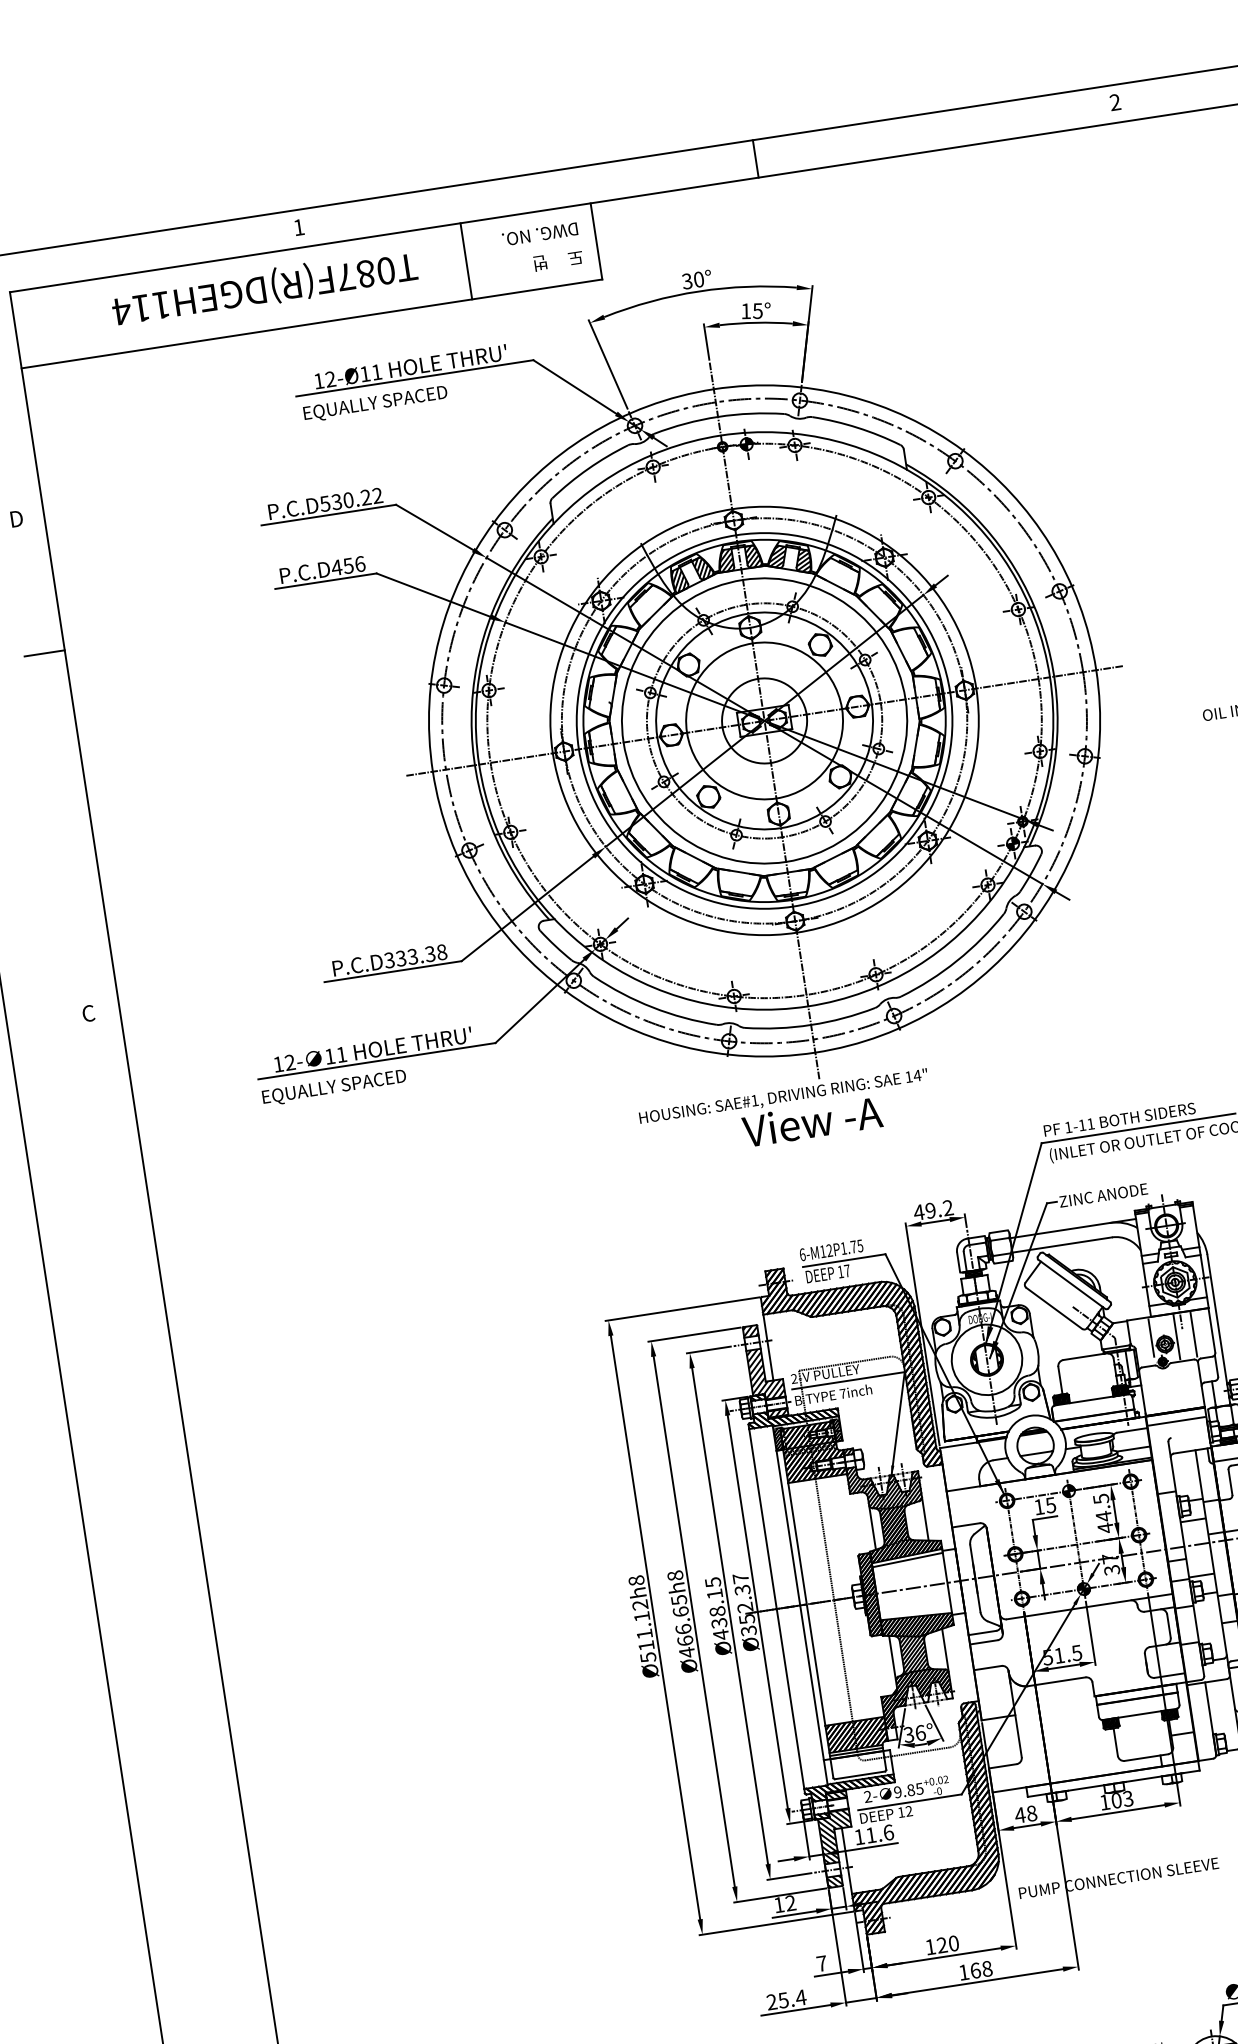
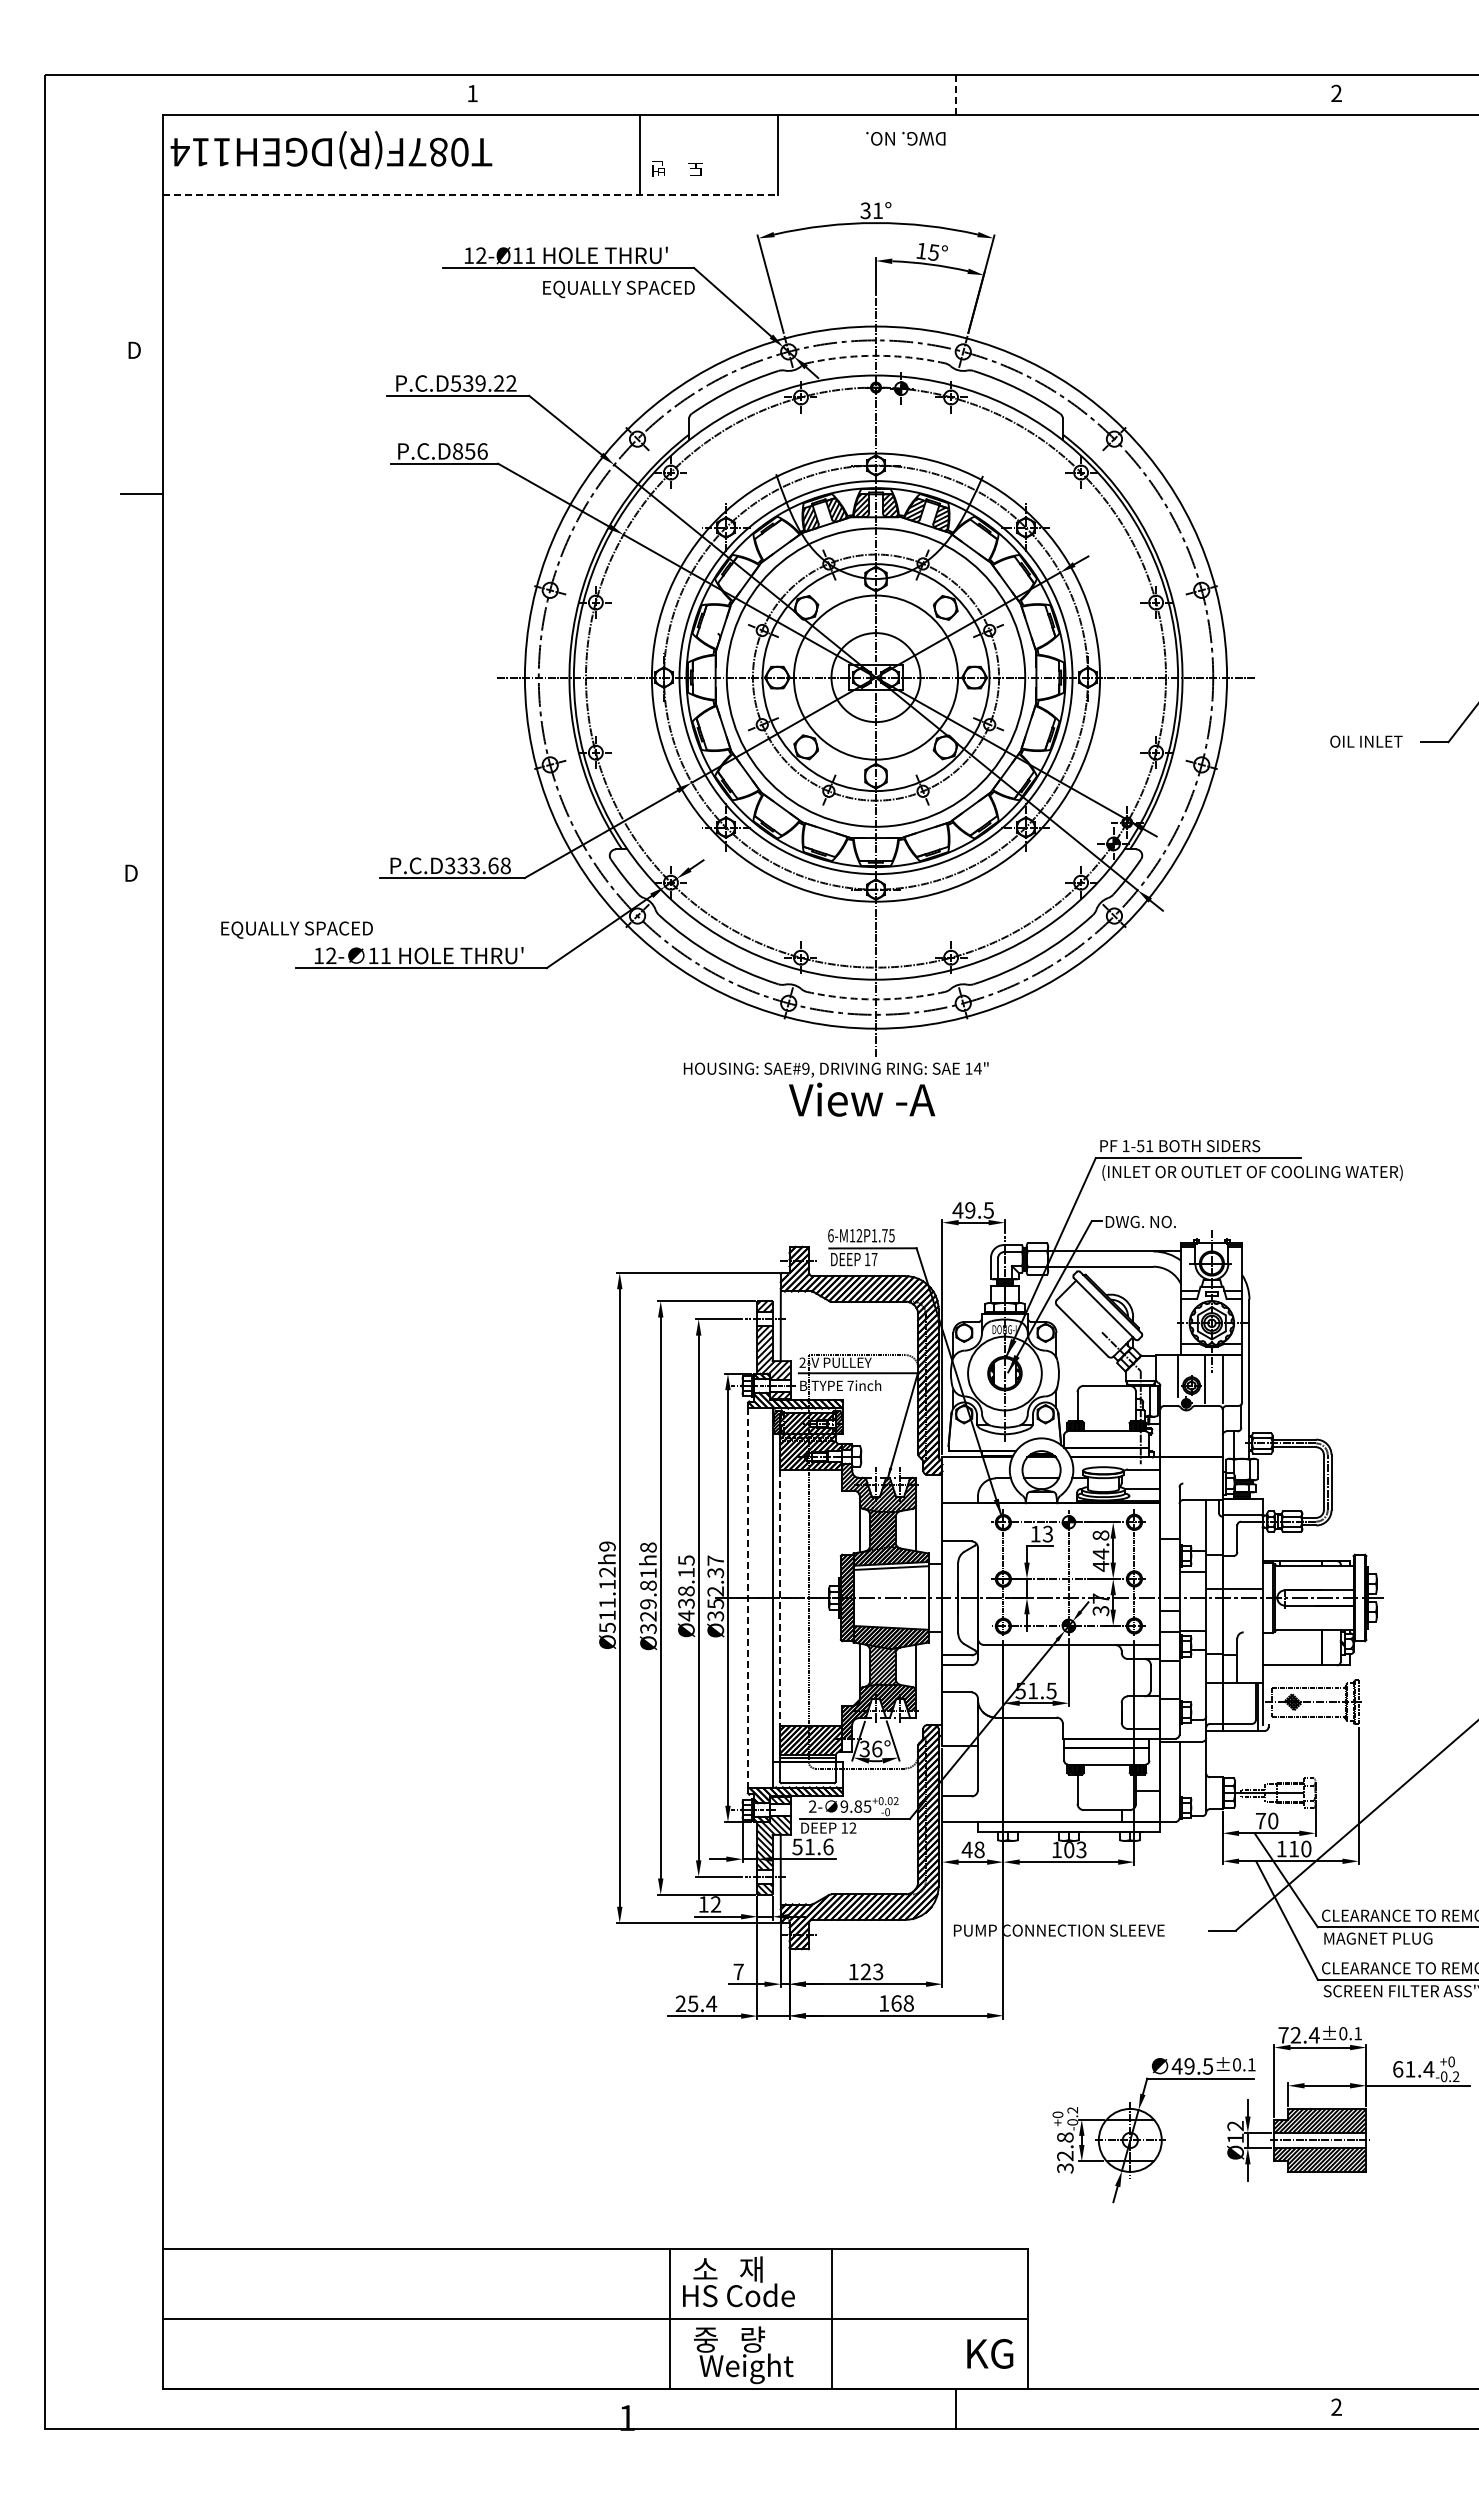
line: (755, 158) -> (955, 94), solid -> dashed
text: (539, 234) -> (905, 138), moved
text: (558, 260) -> (677, 168), moved
text: (699, 279) -> (878, 210), 30° -> 31°
text: (264, 287) -> (331, 150), moved
line: (312, 323) -> (471, 195), solid -> dashed
text: (375, 404) -> (618, 289), moved
arc: (718, 416) -> (876, 355), solid -> dashed
text: (348, 500) -> (480, 383), P.C.D530.22 -> P.C.D539.22
text: (336, 567) -> (457, 451), P.C.D456 -> P.C.D856
text: (430, 953) -> (493, 865), P.C.D333.38 -> P.C.D333.68
text: (88, 1012) -> (130, 872), C -> D
arc: (811, 1024) -> (876, 999), solid -> dashed
text: (333, 1087) -> (296, 929), moved
text: (754, 1100) -> (805, 1068), SAE#1, -> SAE#9,
text: (1082, 1125) -> (1140, 1146), 1-11 -> 1-51
text: (1103, 1194) -> (1151, 1221), ZINC ANODE -> DWG. NO.
text: (947, 1208) -> (988, 1210), 49.2 -> 49.5
line: (1176, 1421) -> (1191, 1467), removed
text: (1100, 1499) -> (1100, 1535), 44.5 -> 44.8
text: (1050, 1504) -> (1047, 1533), 15 -> 13
text: (636, 1580) -> (607, 1546), Ø511.12h8 -> Ø511.12h9
line: (806, 1604) -> (779, 1598), solid -> dashed
line: (777, 1609) -> (748, 1598), solid -> dashed
text: (683, 1626) -> (648, 1601), Ø466.65h8 -> Ø329.81h8
text: (859, 1836) -> (797, 1846), 11.6 -> 51.6
text: (954, 1943) -> (878, 1971), 120 -> 123

